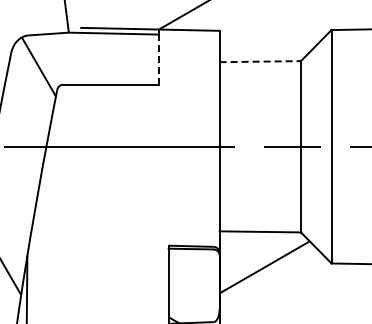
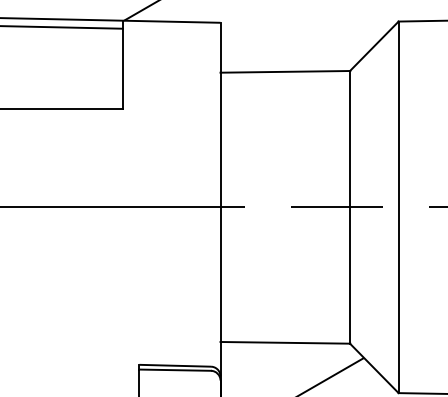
line: (158, 59) -> (123, 68), dashed -> solid
line: (260, 61) -> (285, 71), dashed -> solid

